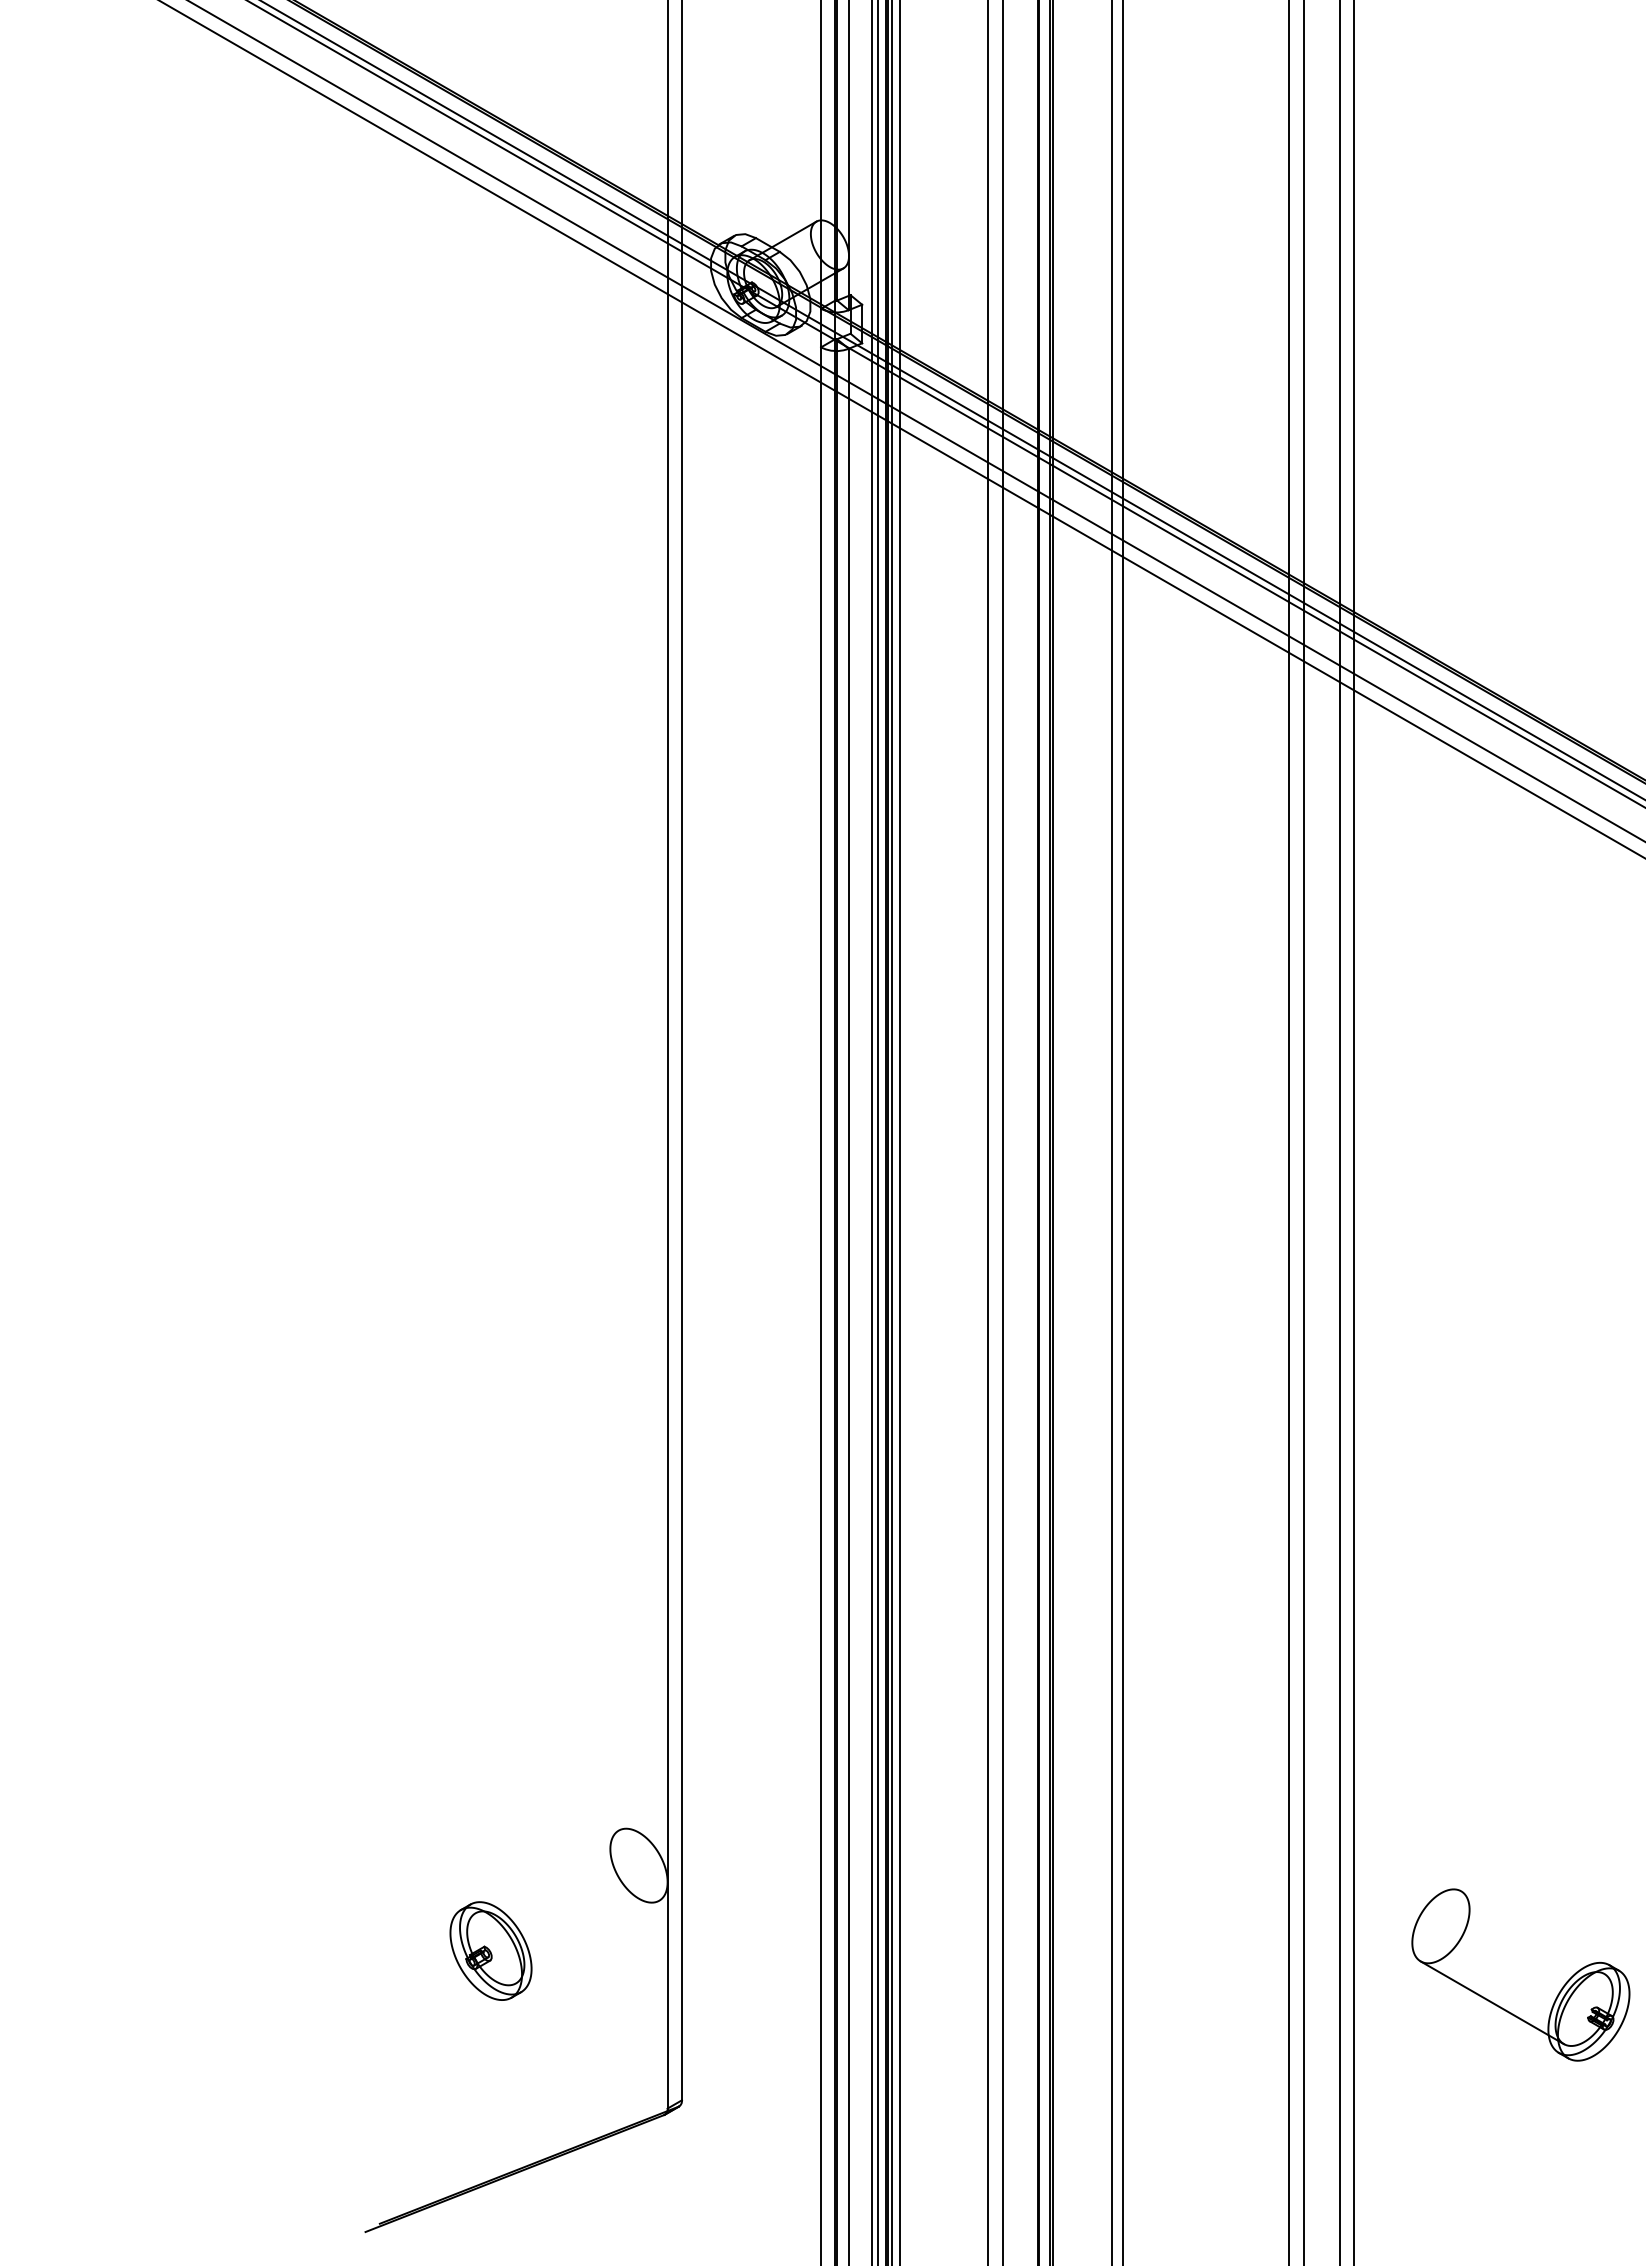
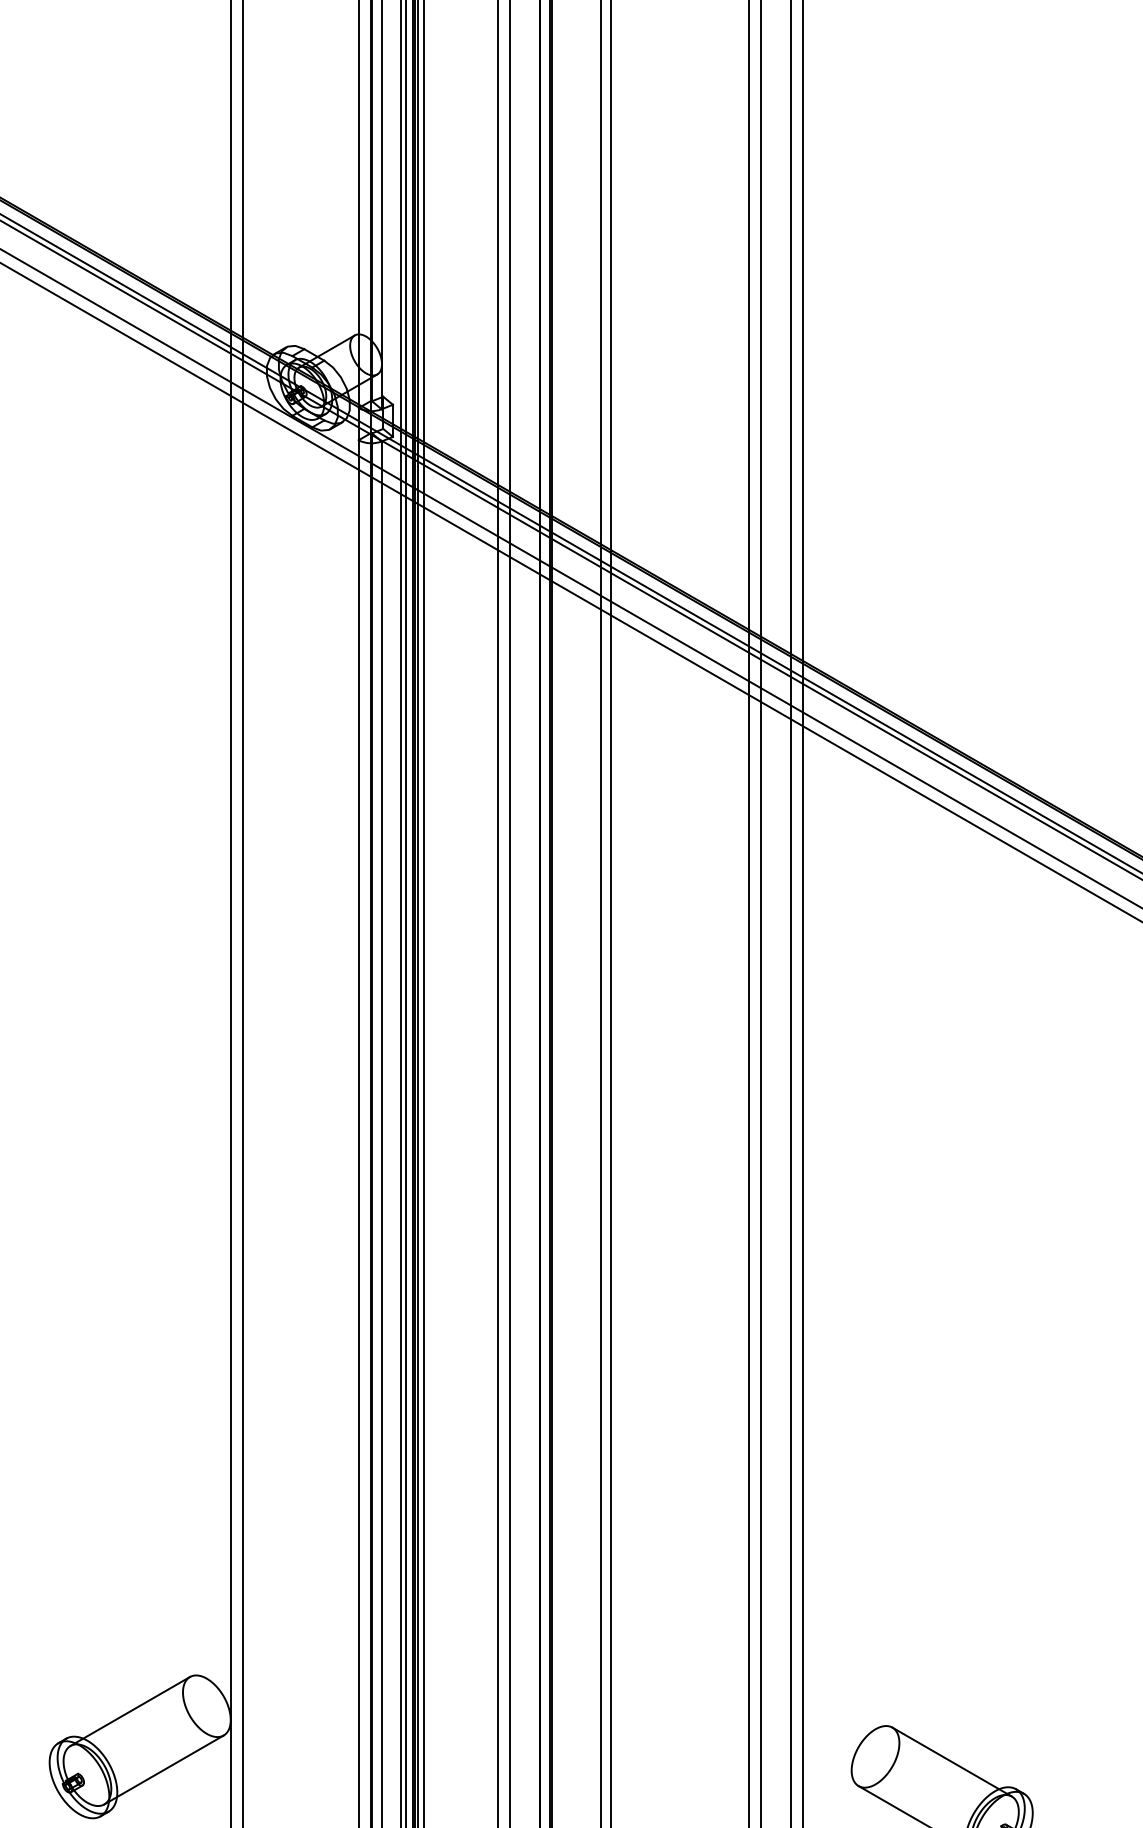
line: (546, 1871) -> (129, 1711), added
line: (1532, 1932) -> (951, 1761), added
line: (587, 1941) -> (163, 1769), added

